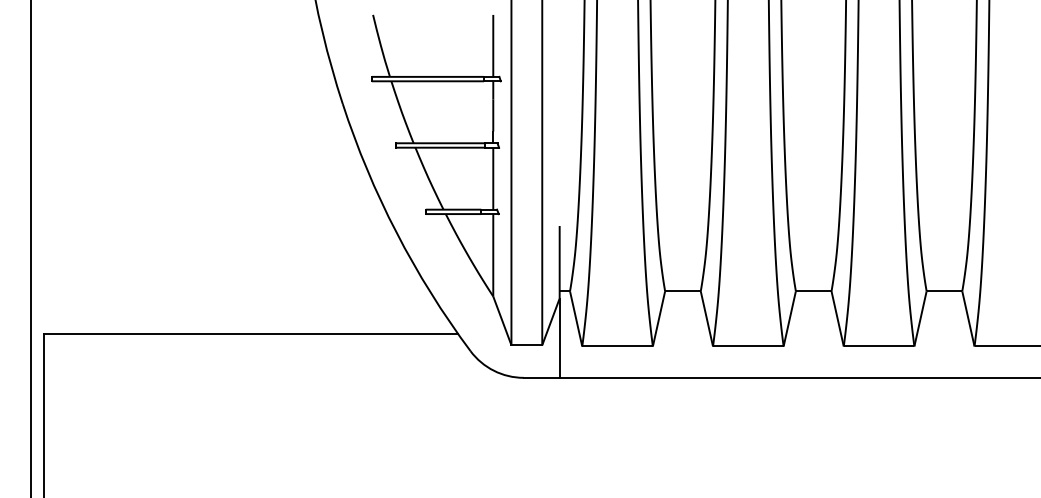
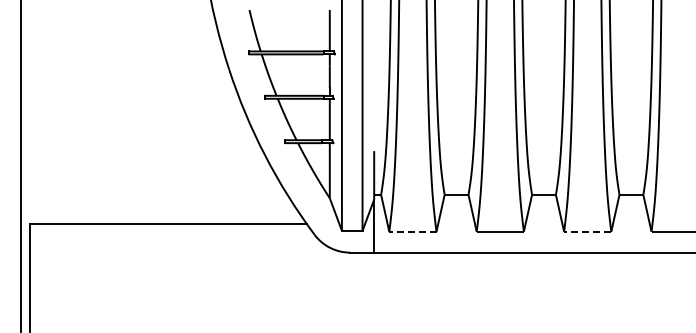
line: (618, 346) -> (413, 231), solid -> dashed
line: (878, 346) -> (587, 231), solid -> dashed

